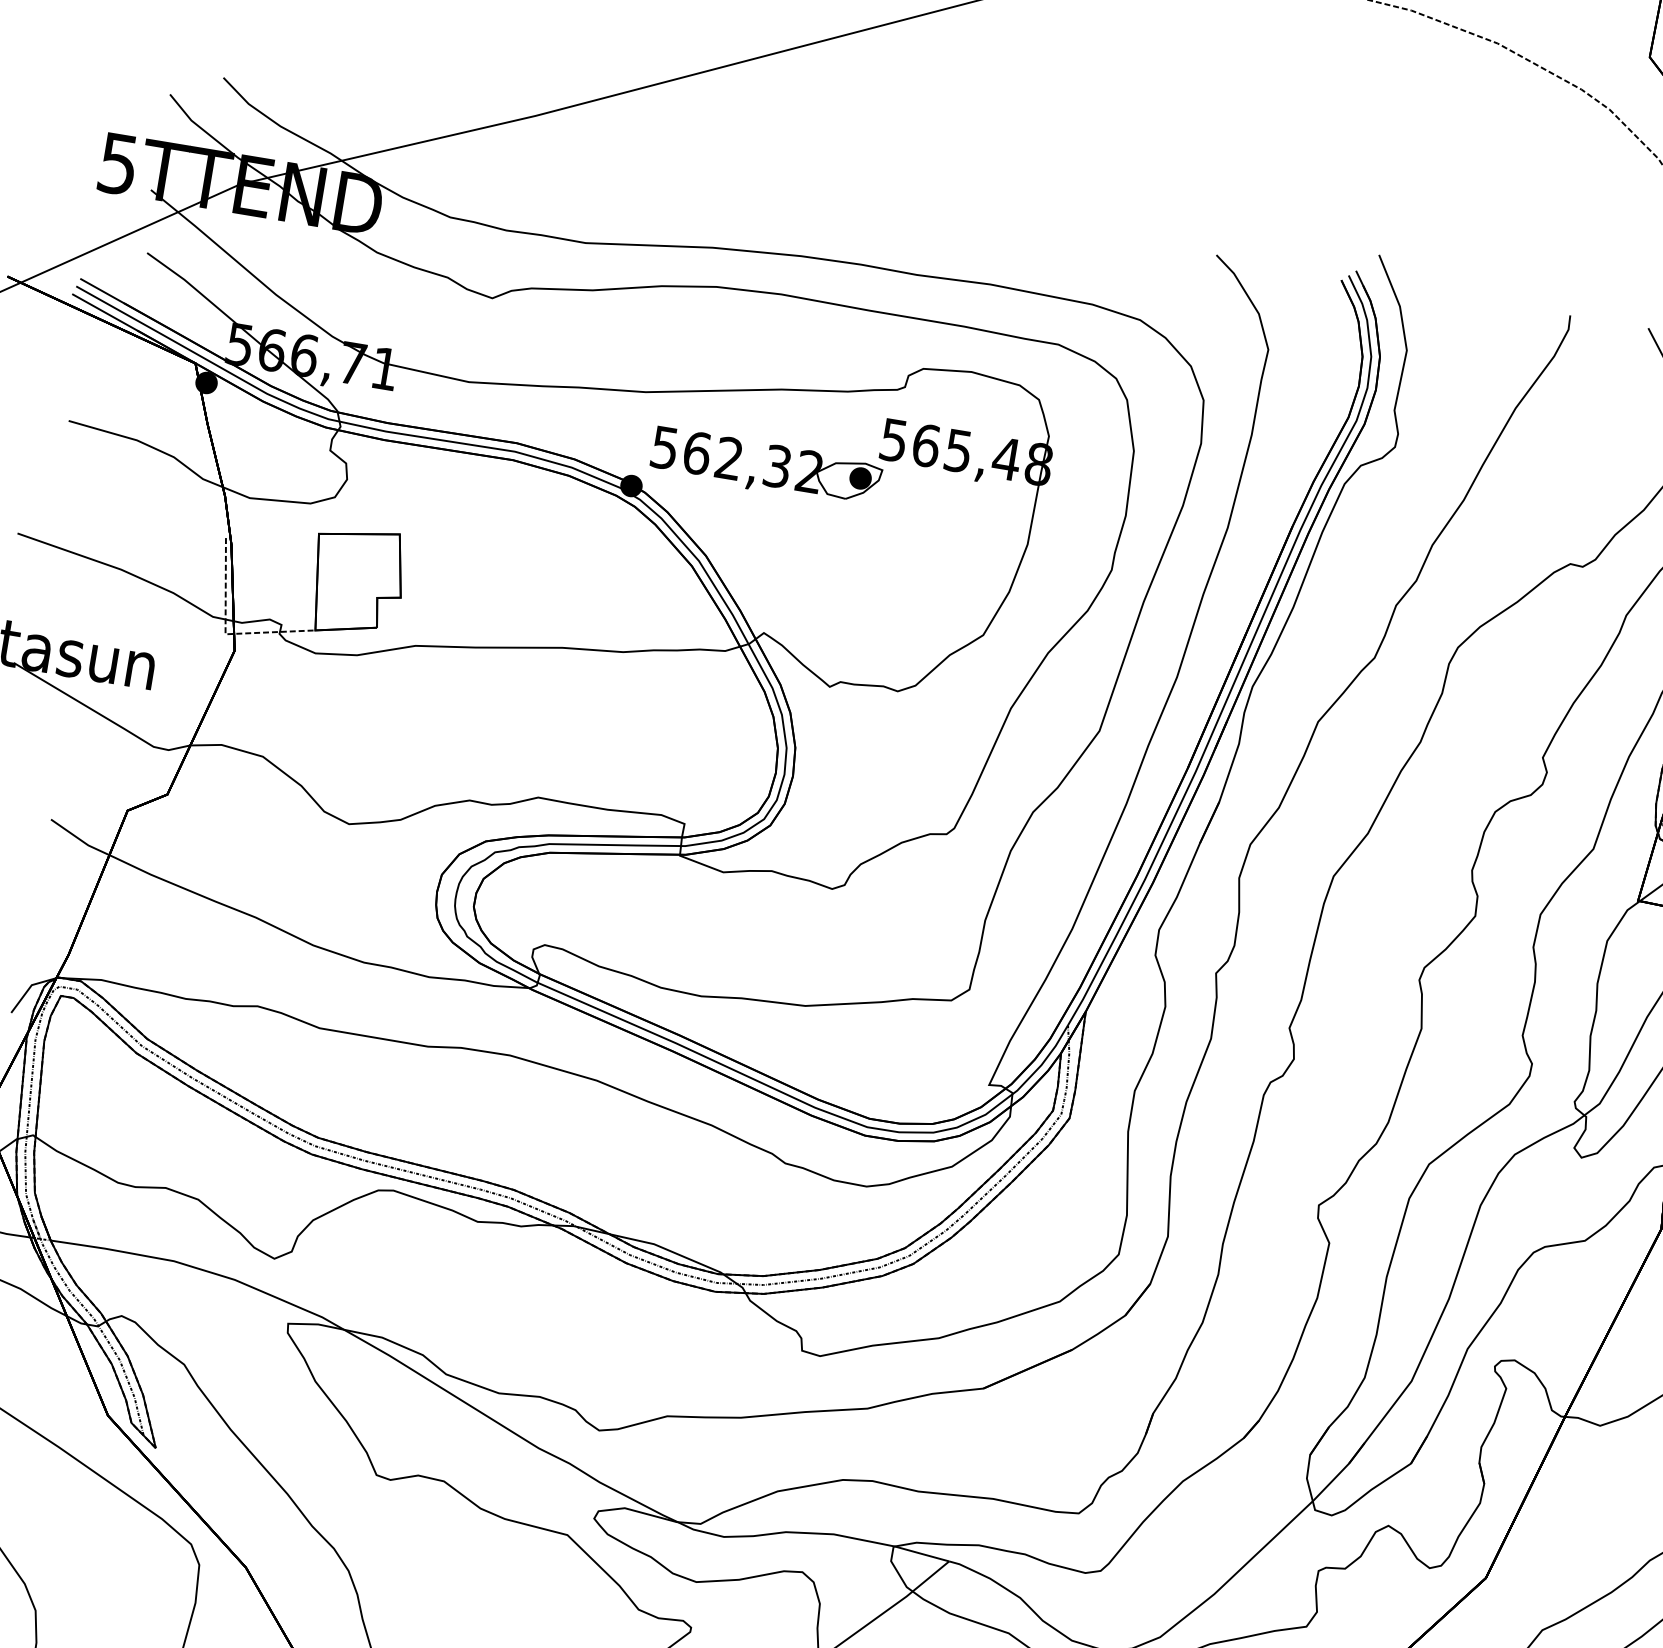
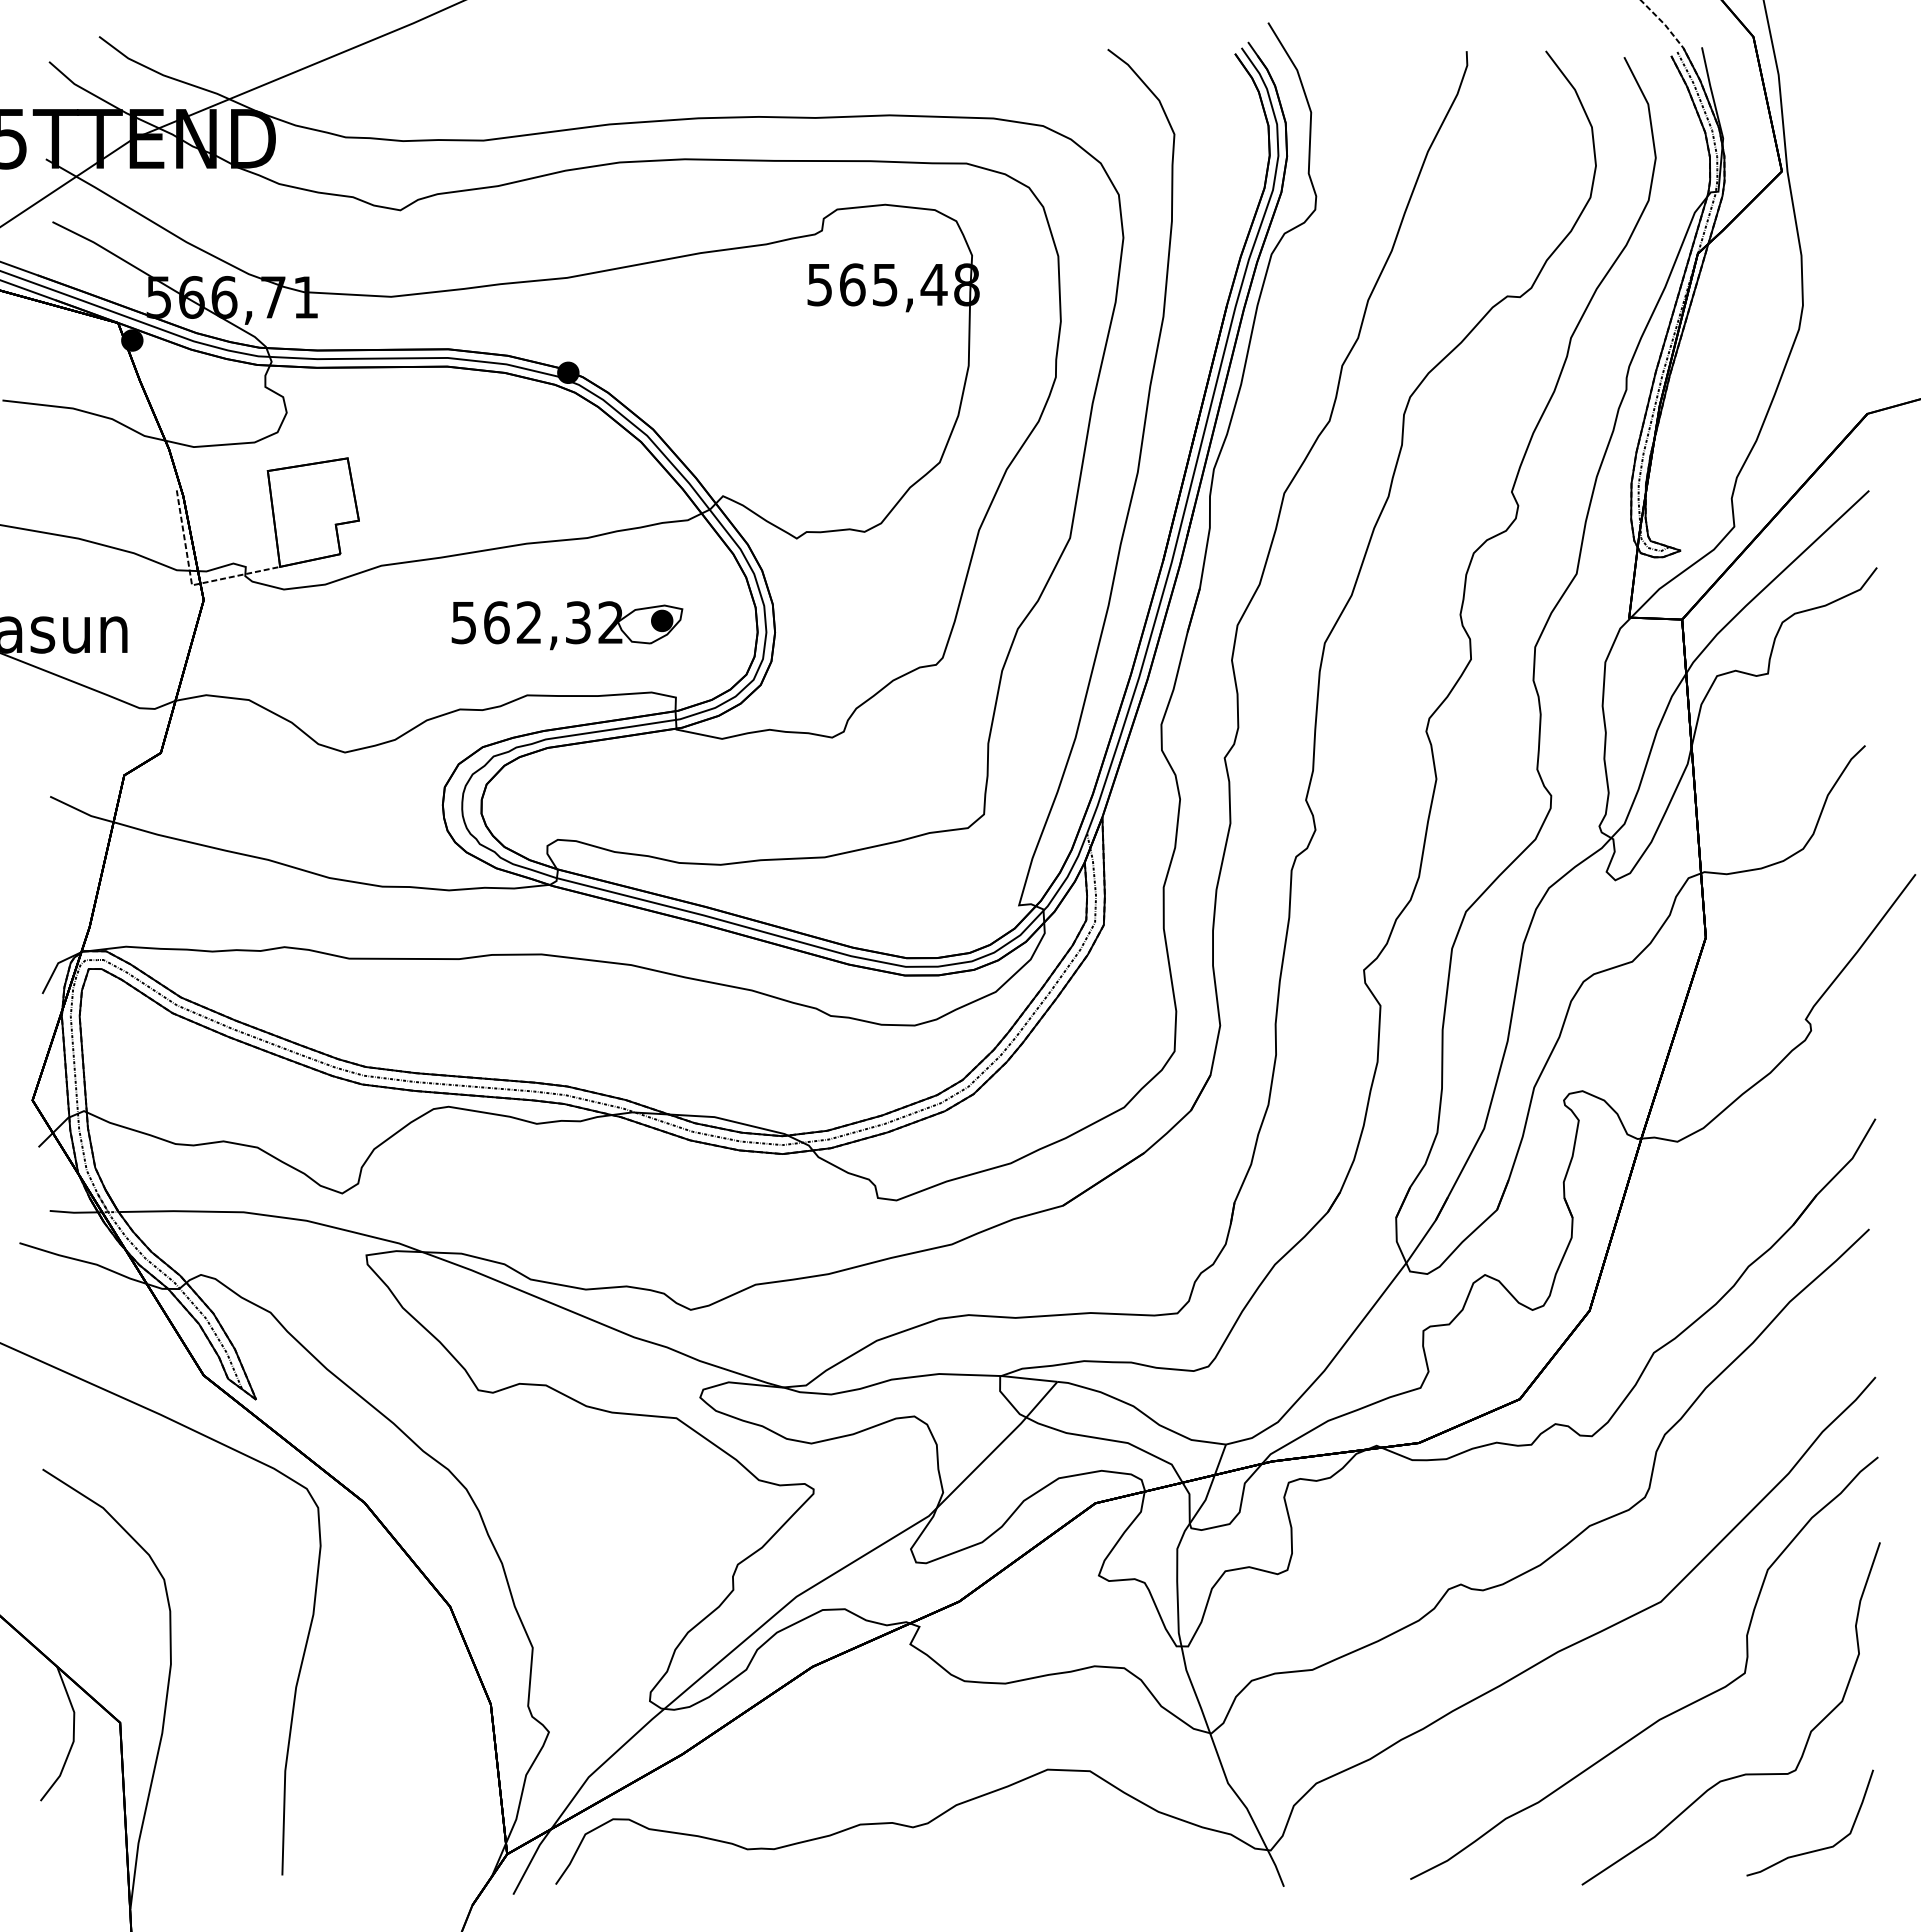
part: (766, 467) -> (567, 625), moved

